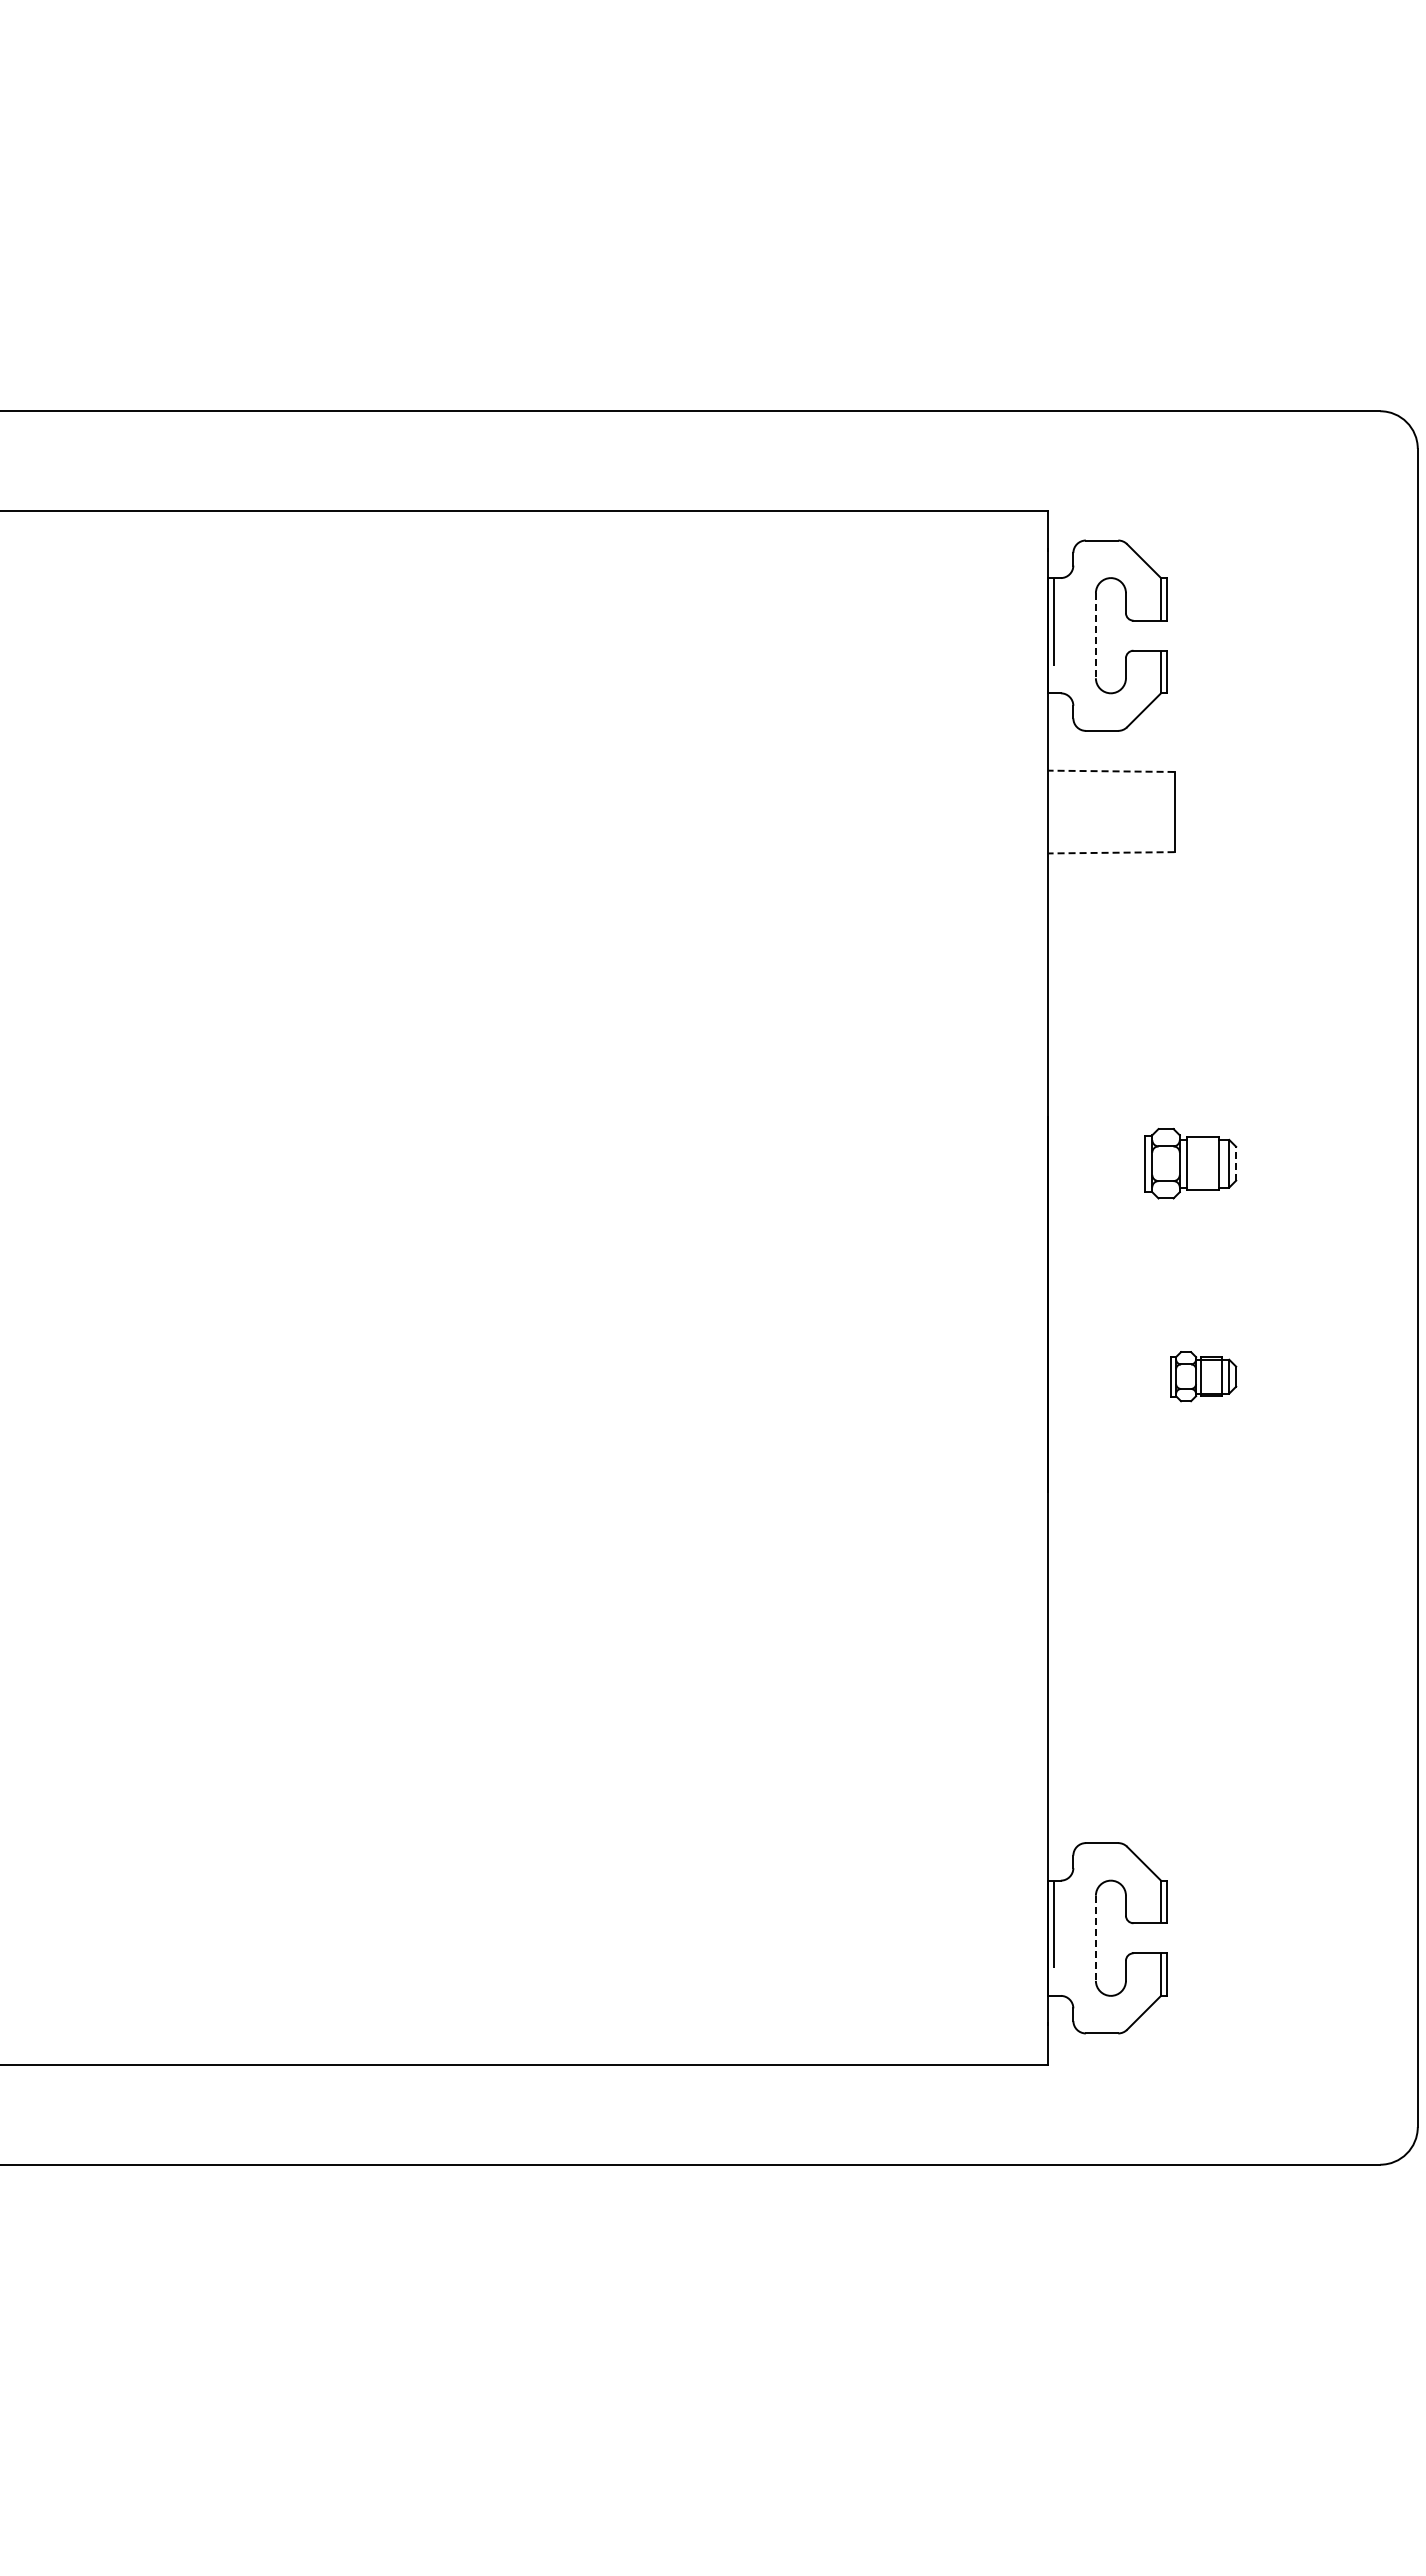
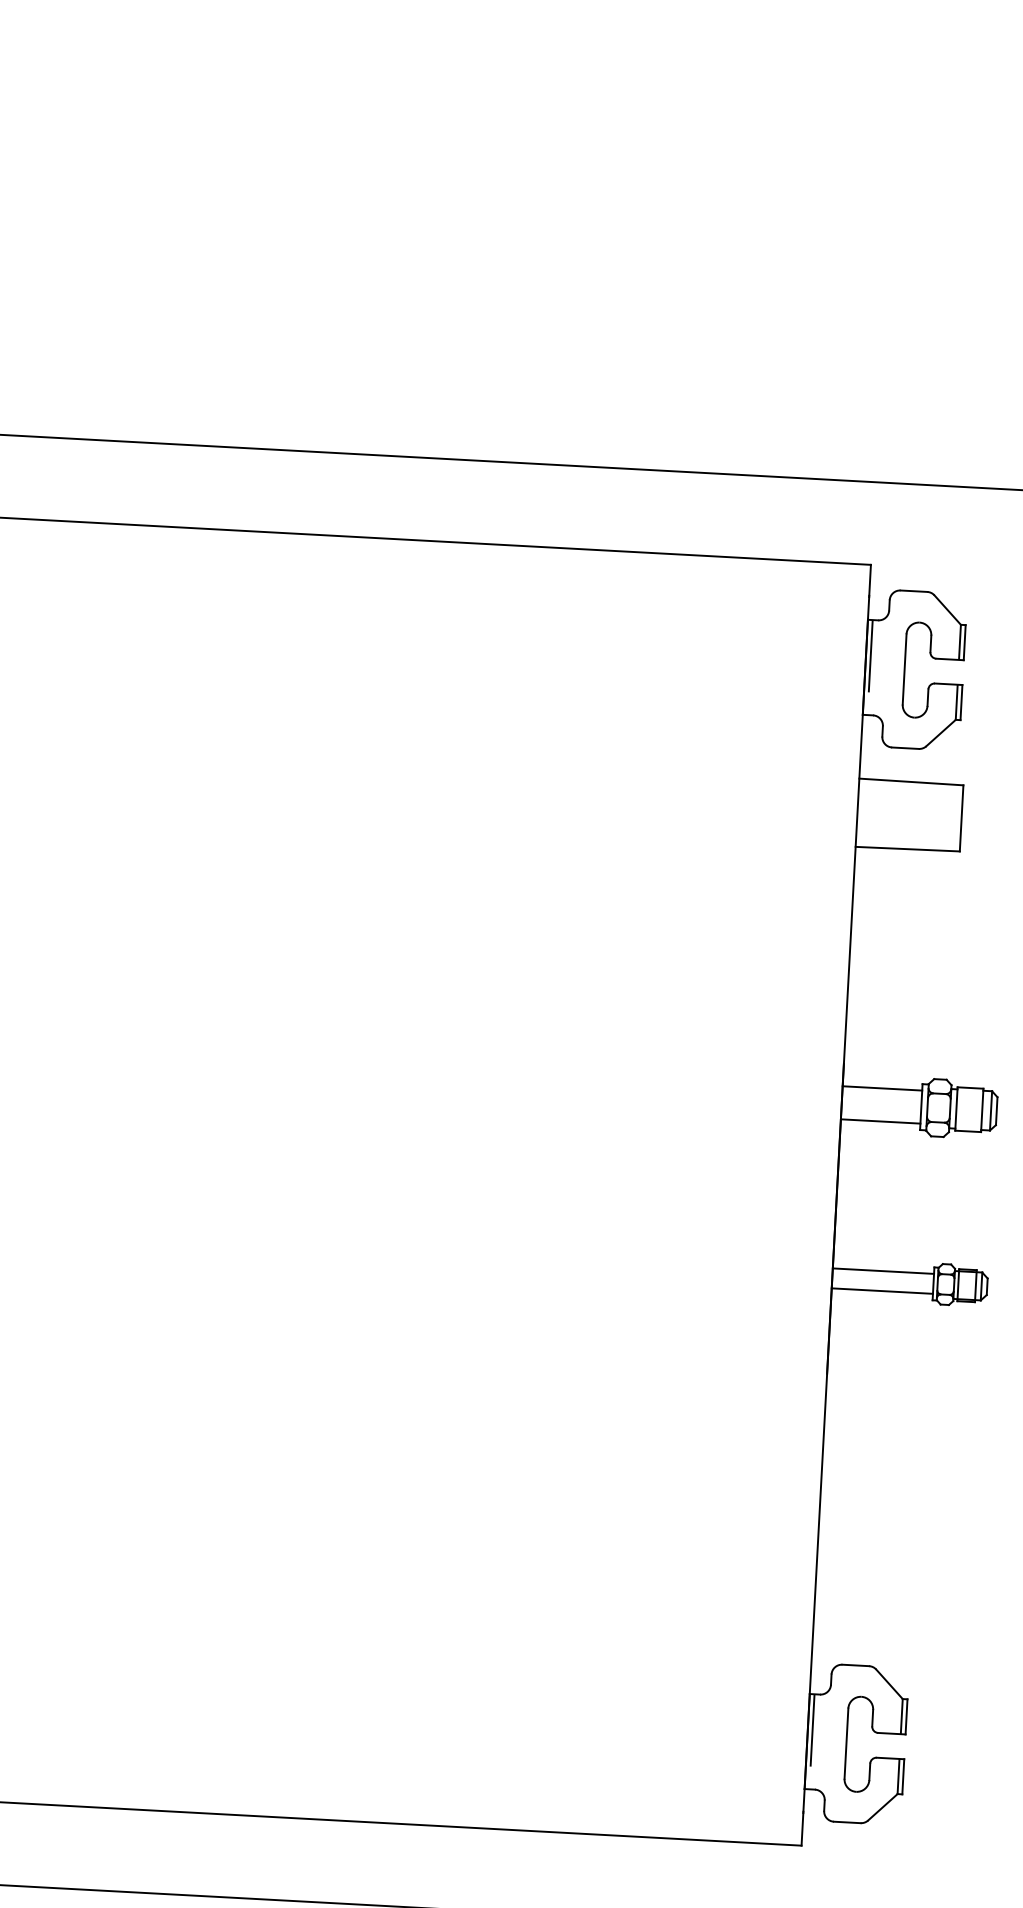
line: (1095, 635) -> (904, 669), dashed -> solid
line: (1110, 771) -> (910, 782), dashed -> solid
line: (1110, 852) -> (906, 848), dashed -> solid
line: (1096, 1143) -> (882, 1088), added
line: (1236, 1163) -> (997, 1110), dashed -> solid
line: (1096, 1183) -> (880, 1121), added
line: (1109, 1364) -> (883, 1271), added
line: (1109, 1388) -> (882, 1290), added
line: (1095, 1938) -> (846, 1743), dashed -> solid

